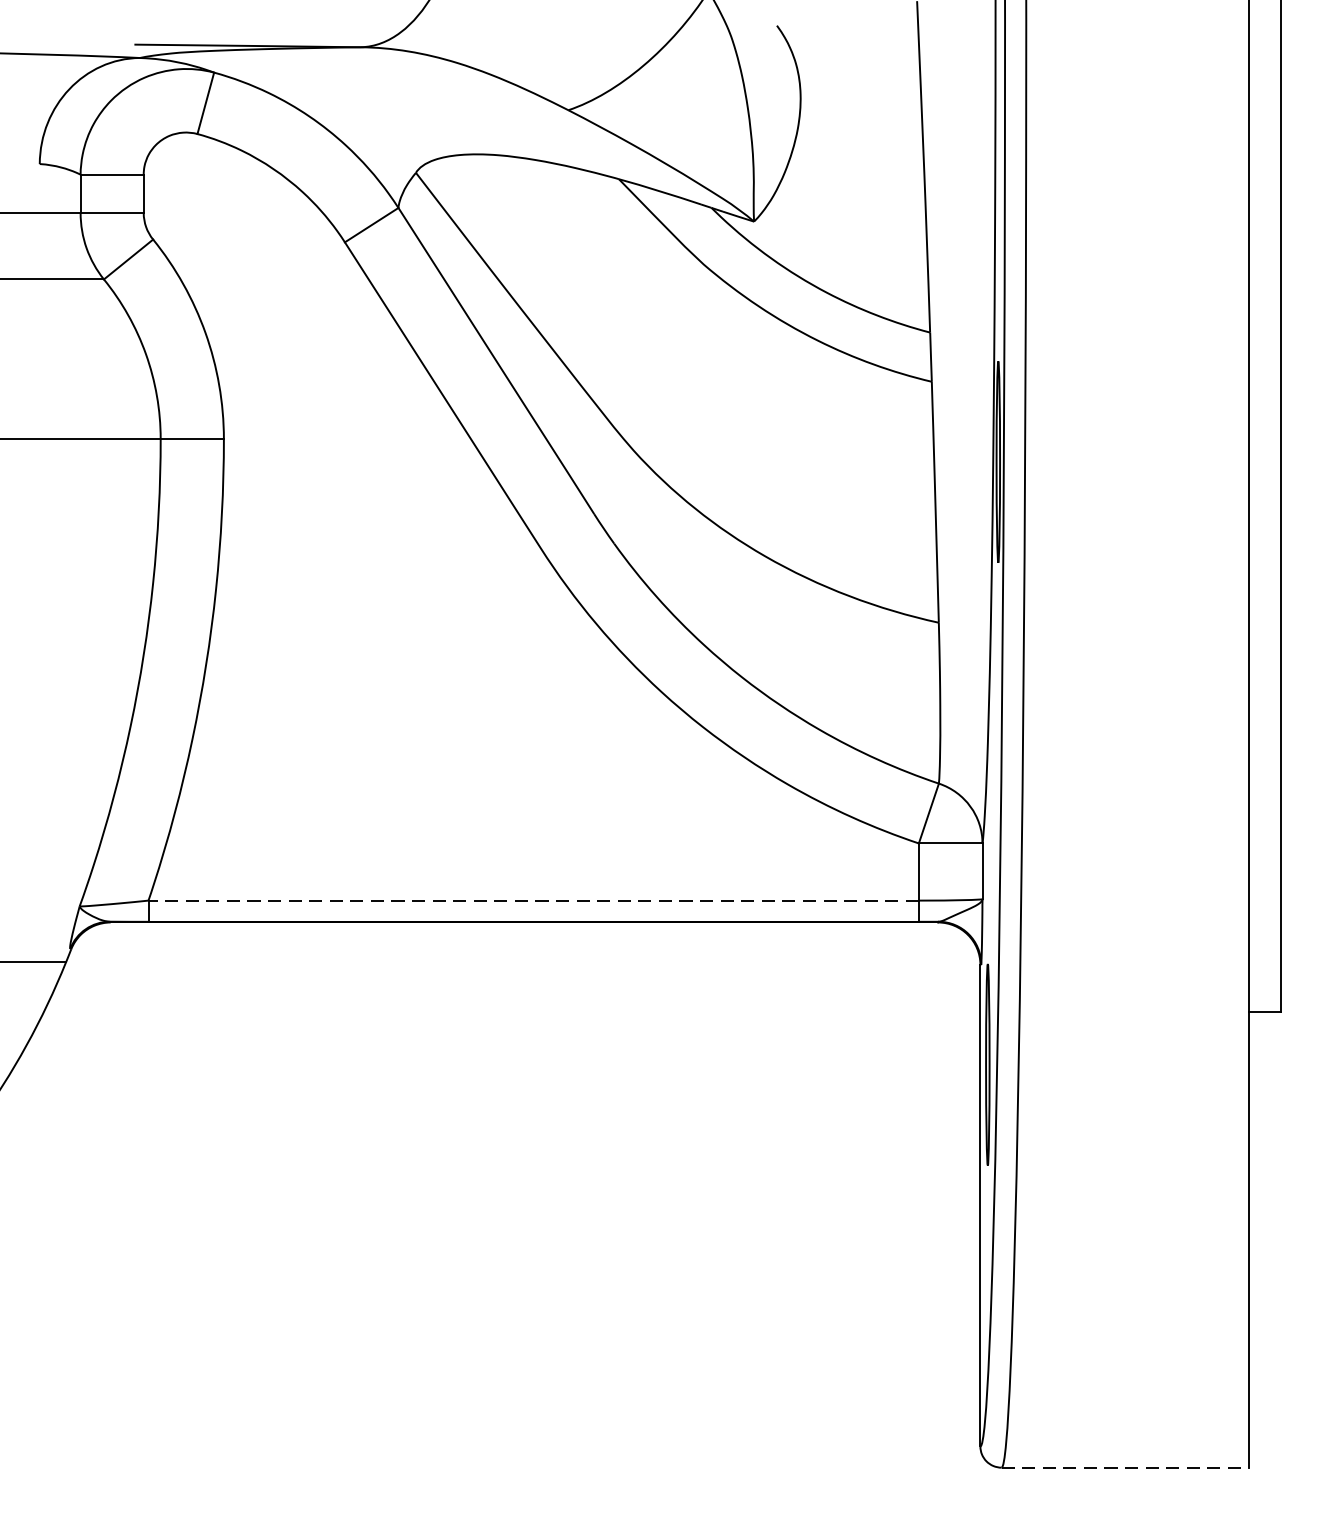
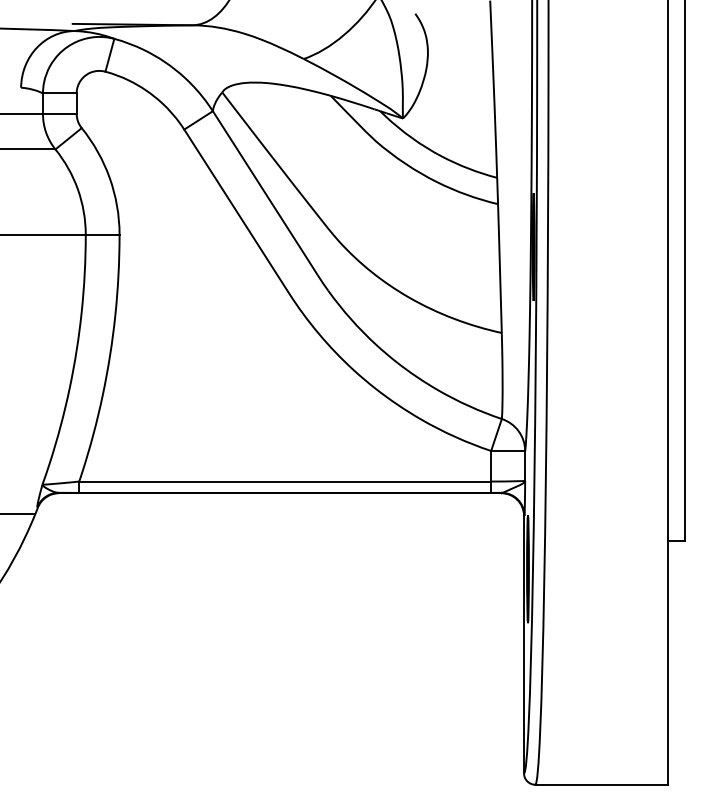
line: (534, 900) -> (285, 481), dashed -> solid
line: (1127, 1467) -> (602, 784), dashed -> solid

